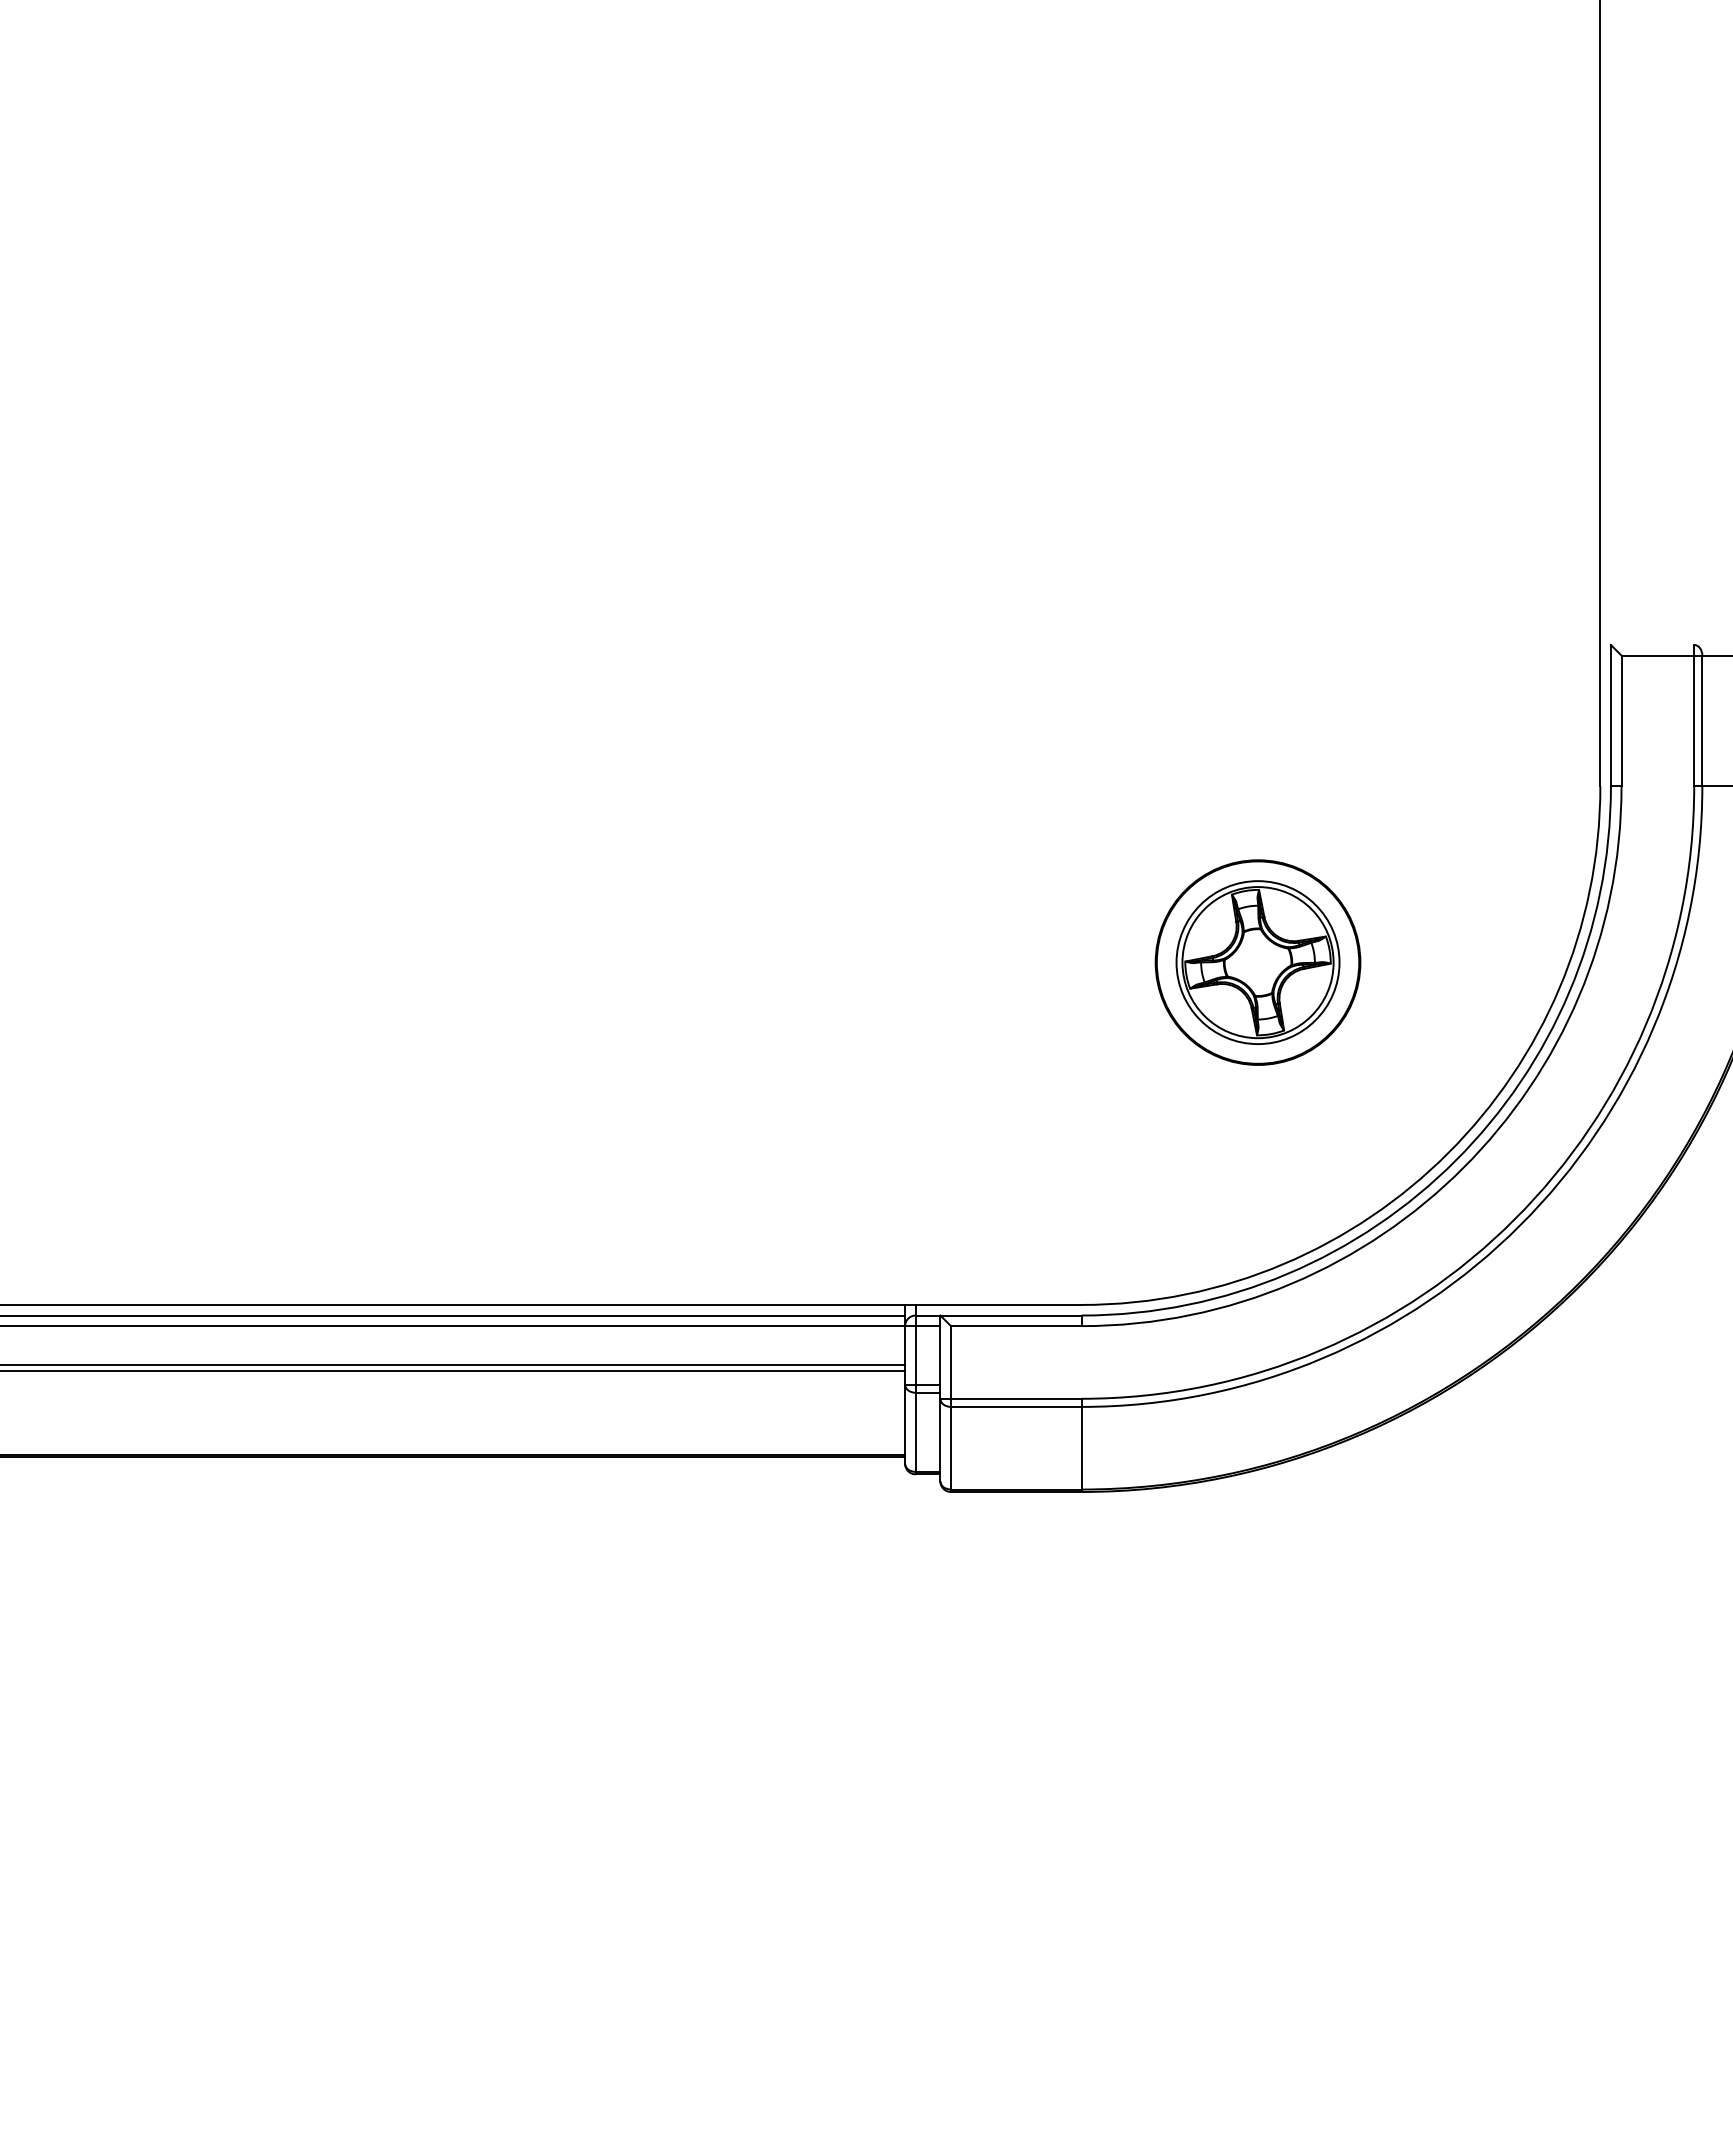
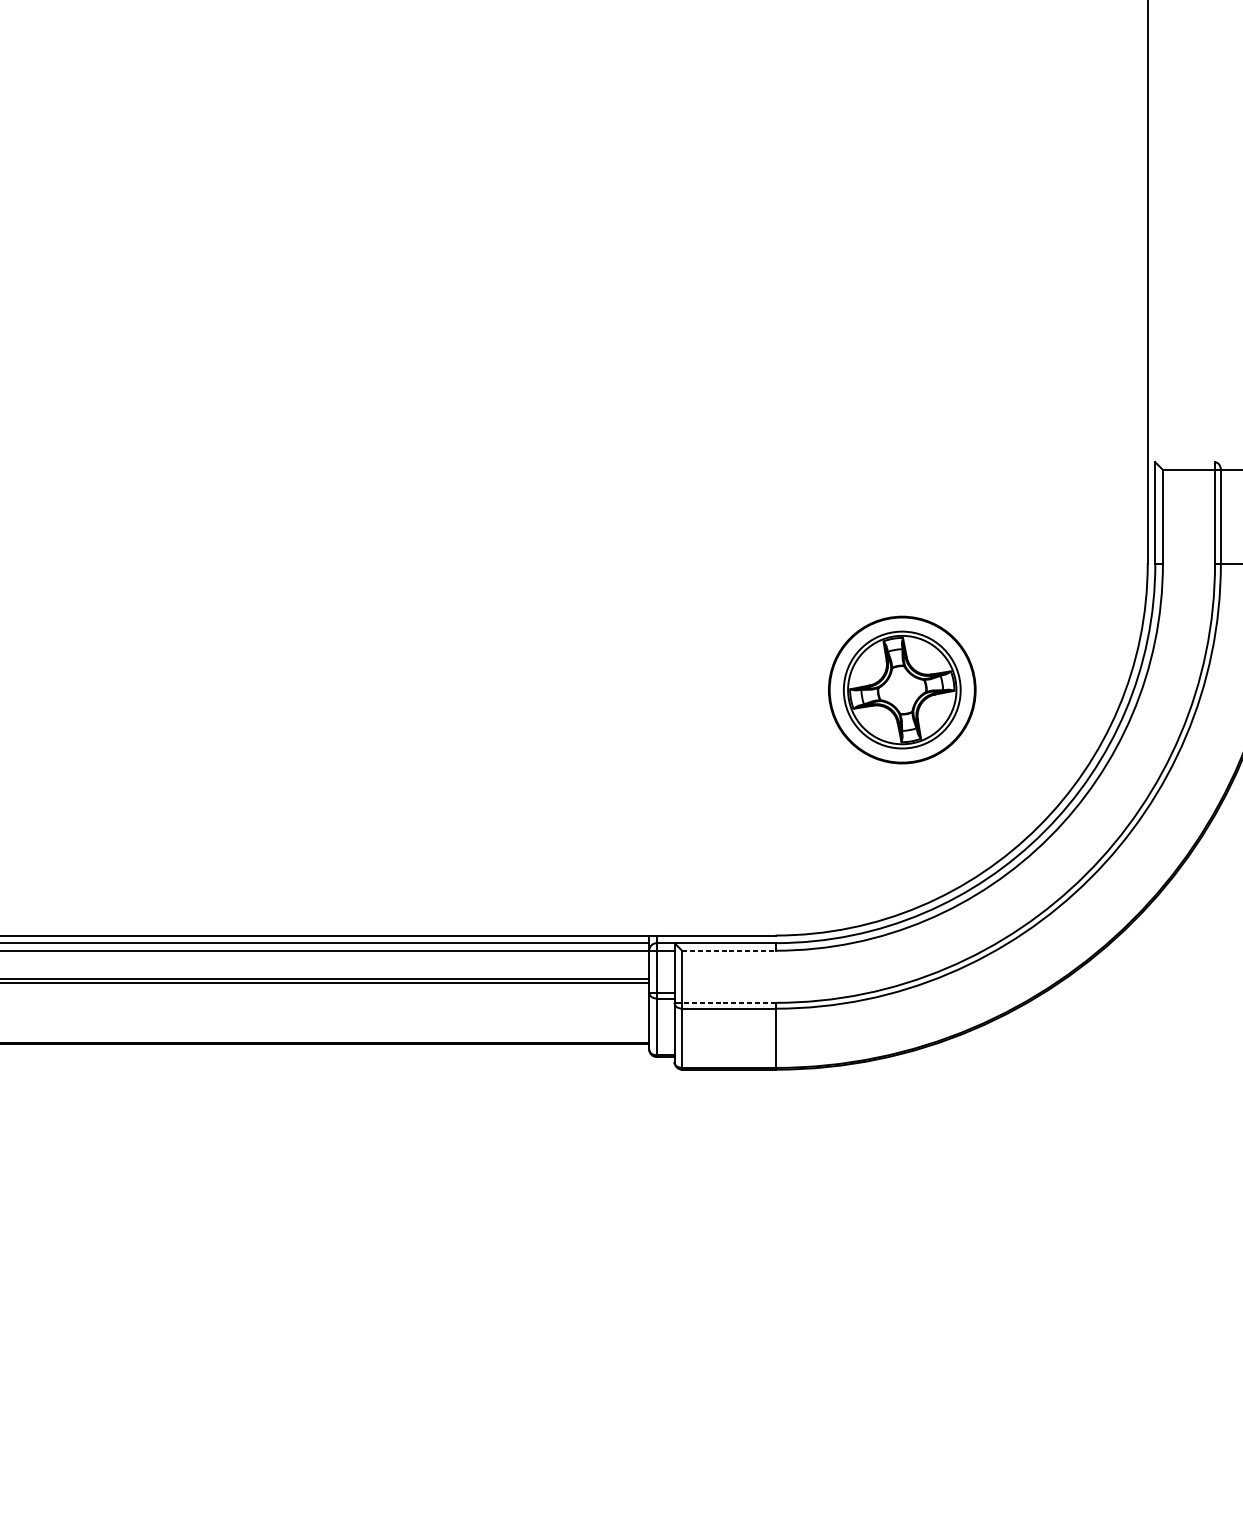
line: (1016, 1326) -> (729, 951), solid -> dashed
line: (1015, 1398) -> (728, 1002), solid -> dashed

